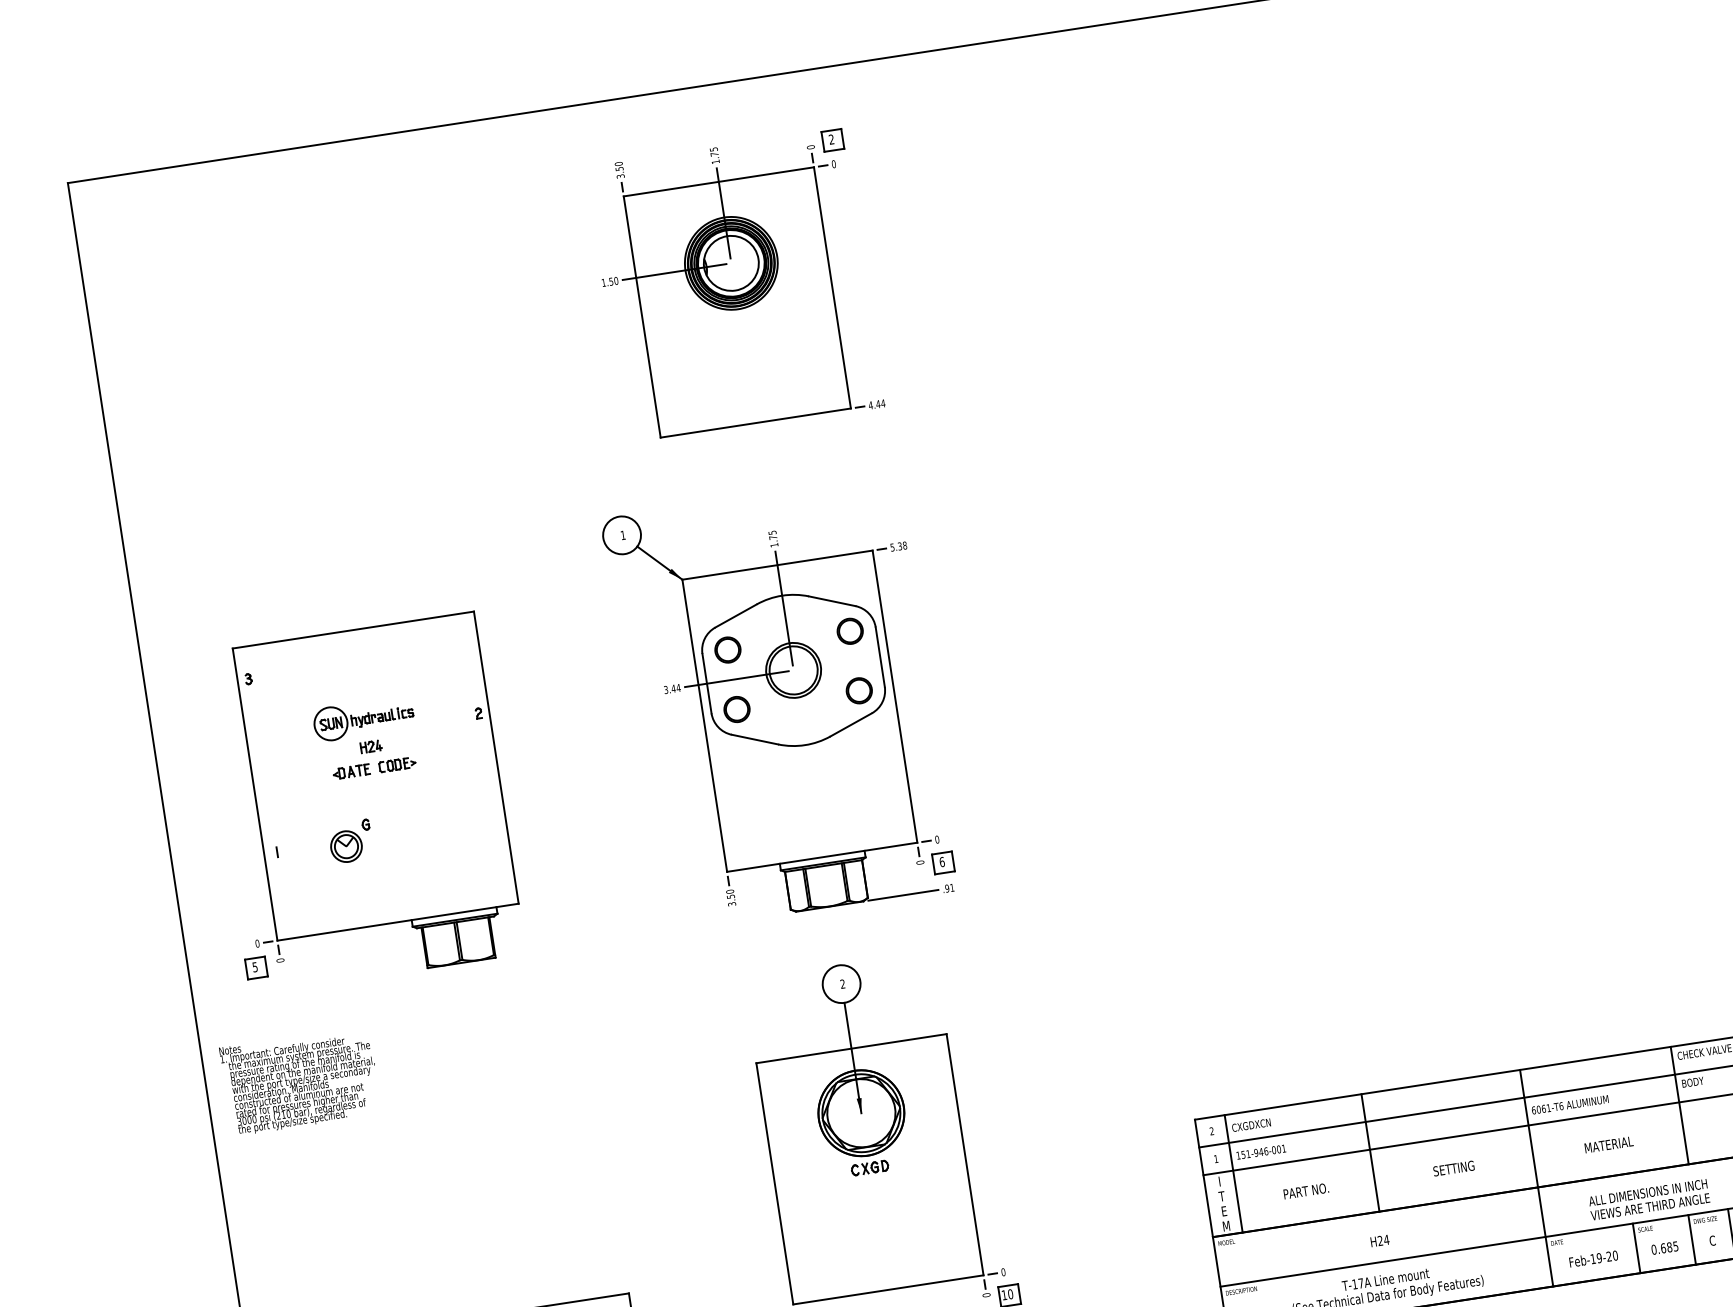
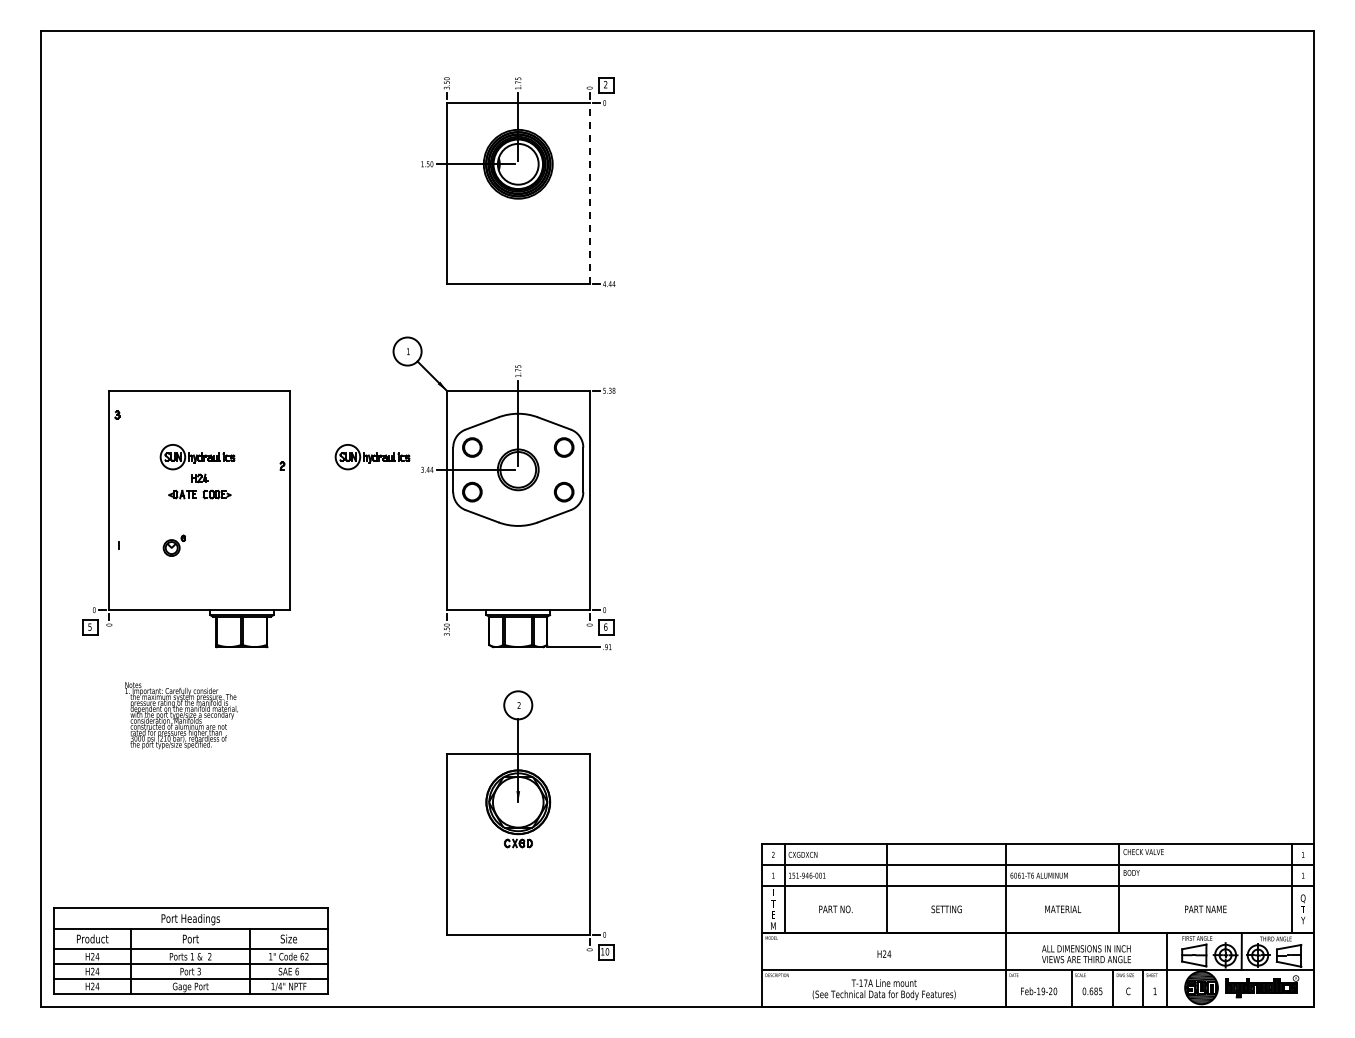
line: (832, 287) -> (589, 193), solid -> dashed
part: (596, 683) -> (372, 457), added
part: (351, 841) -> (174, 545), size x0.7
text: (300, 1080) -> (181, 715), moved

